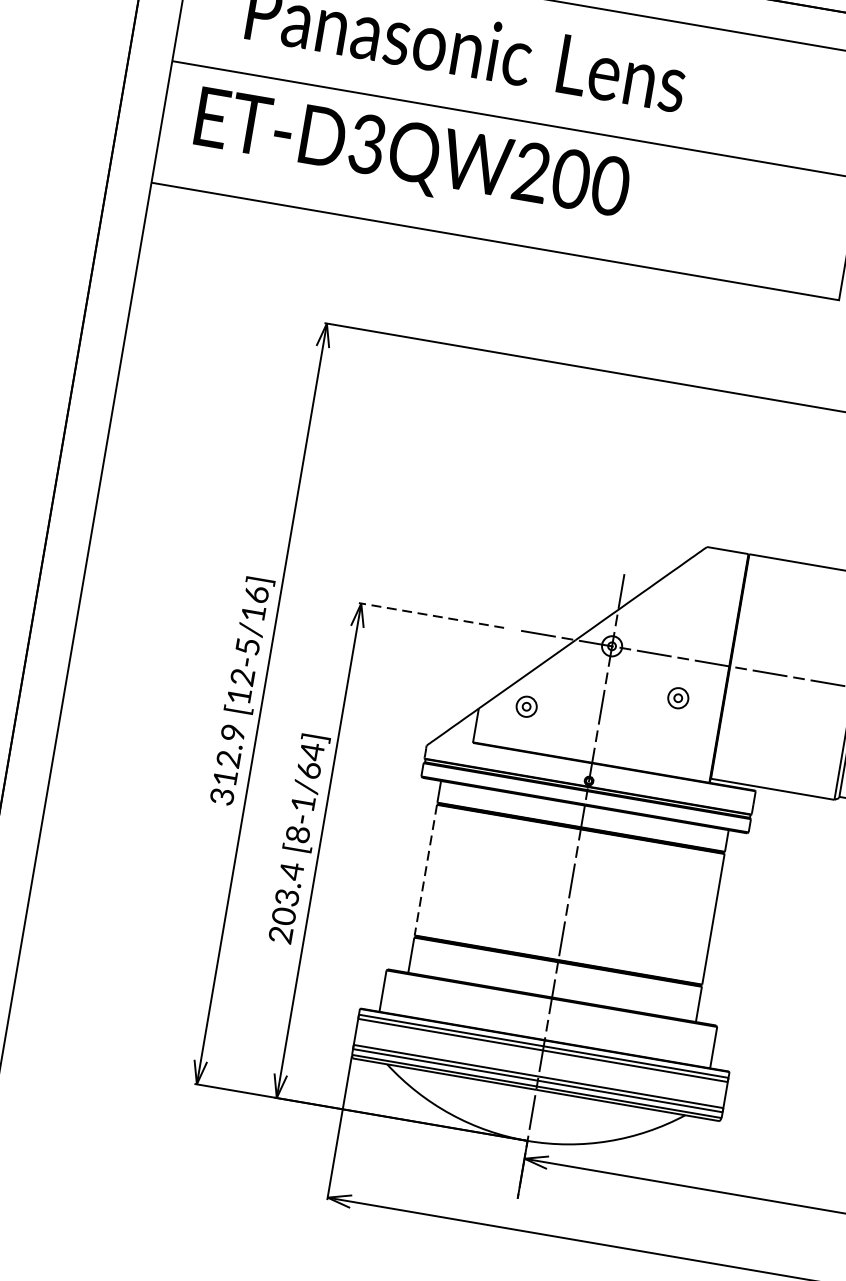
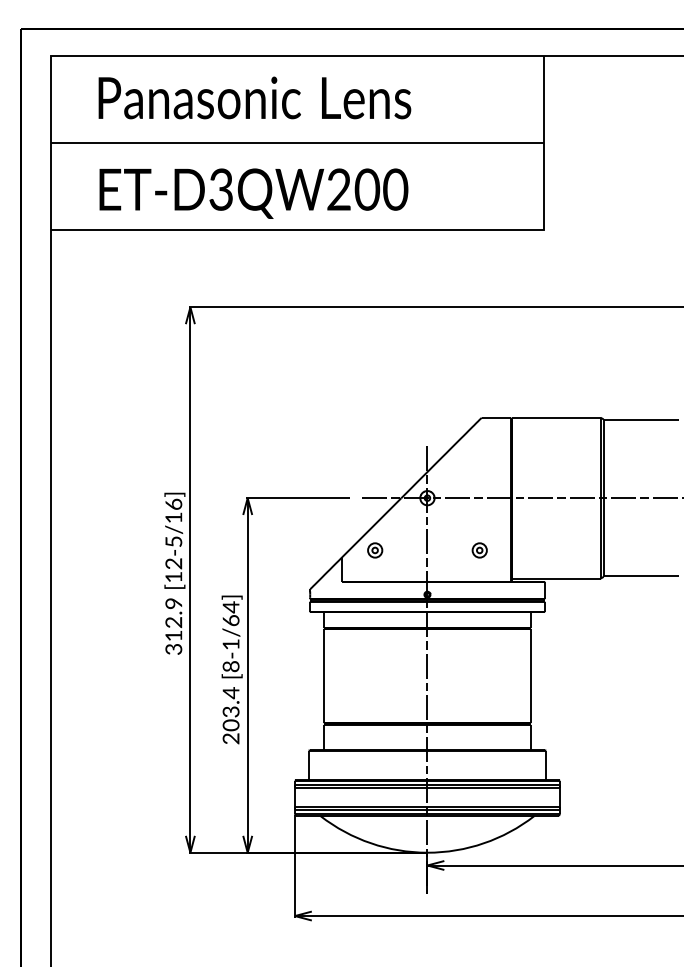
text: (411, 157) -> (253, 193), moved
line: (430, 615) -> (297, 498), dashed -> solid
part: (677, 698) -> (479, 550), moved
line: (425, 870) -> (324, 676), dashed -> solid

